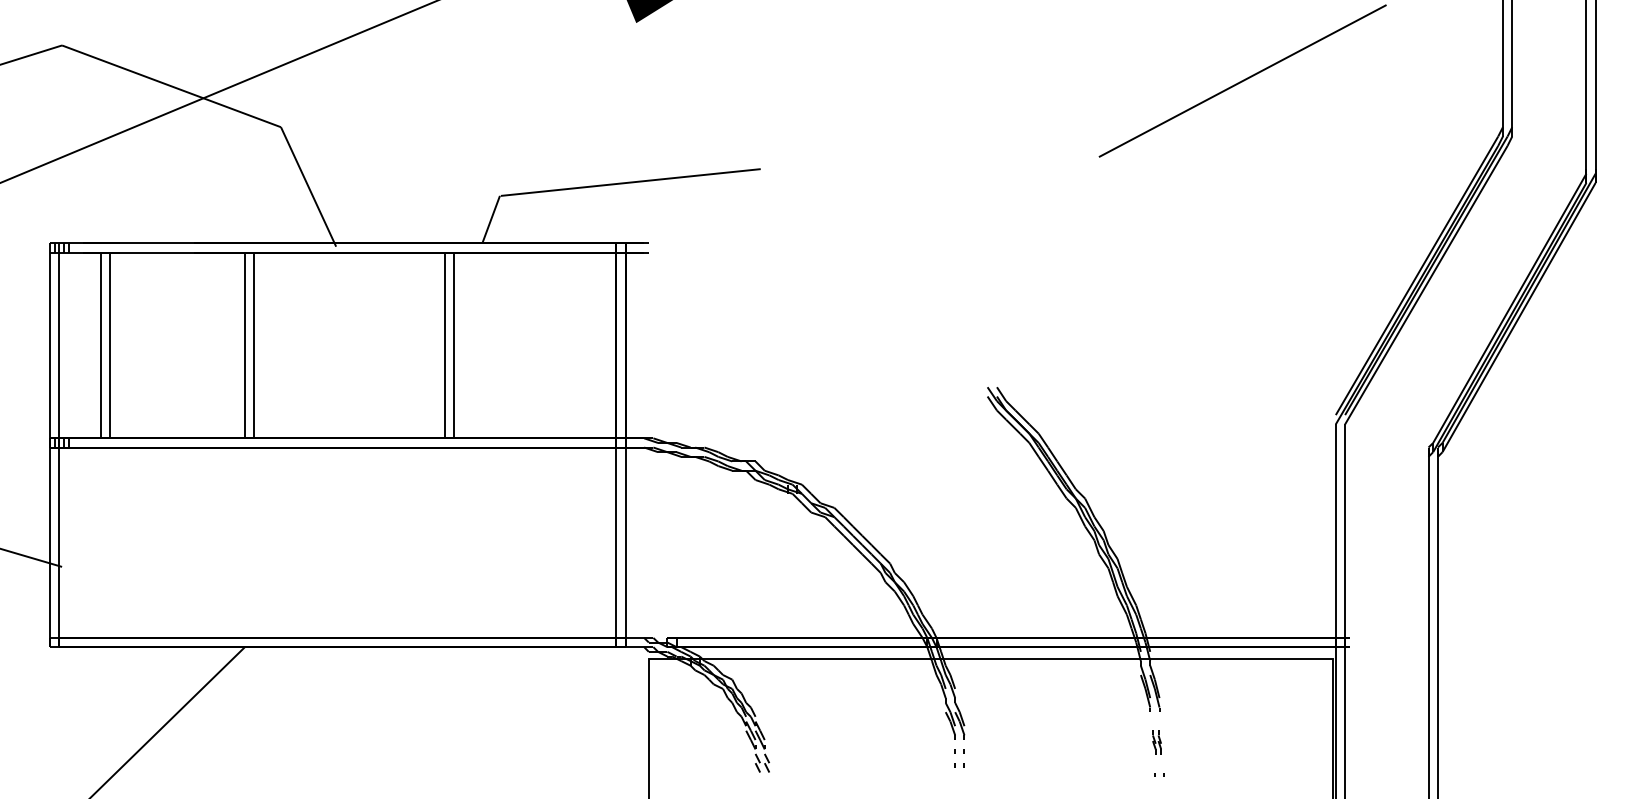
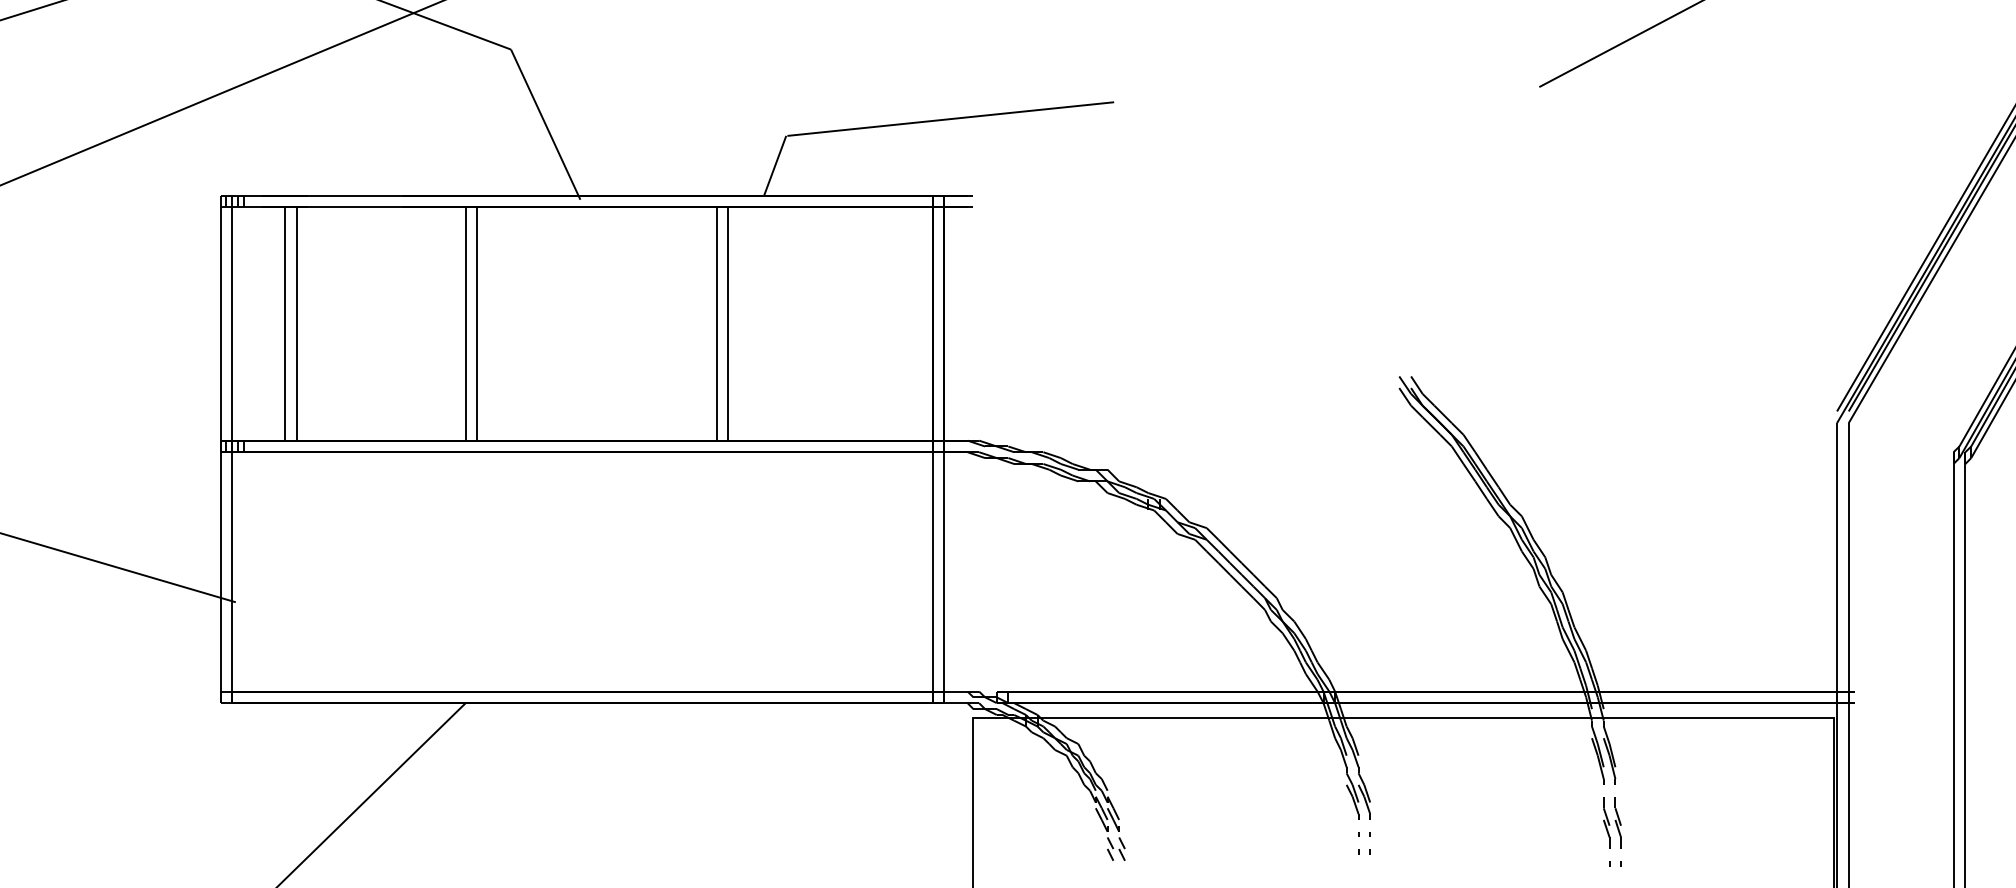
part: (1156, 742) -> (1611, 823), size x1.67

